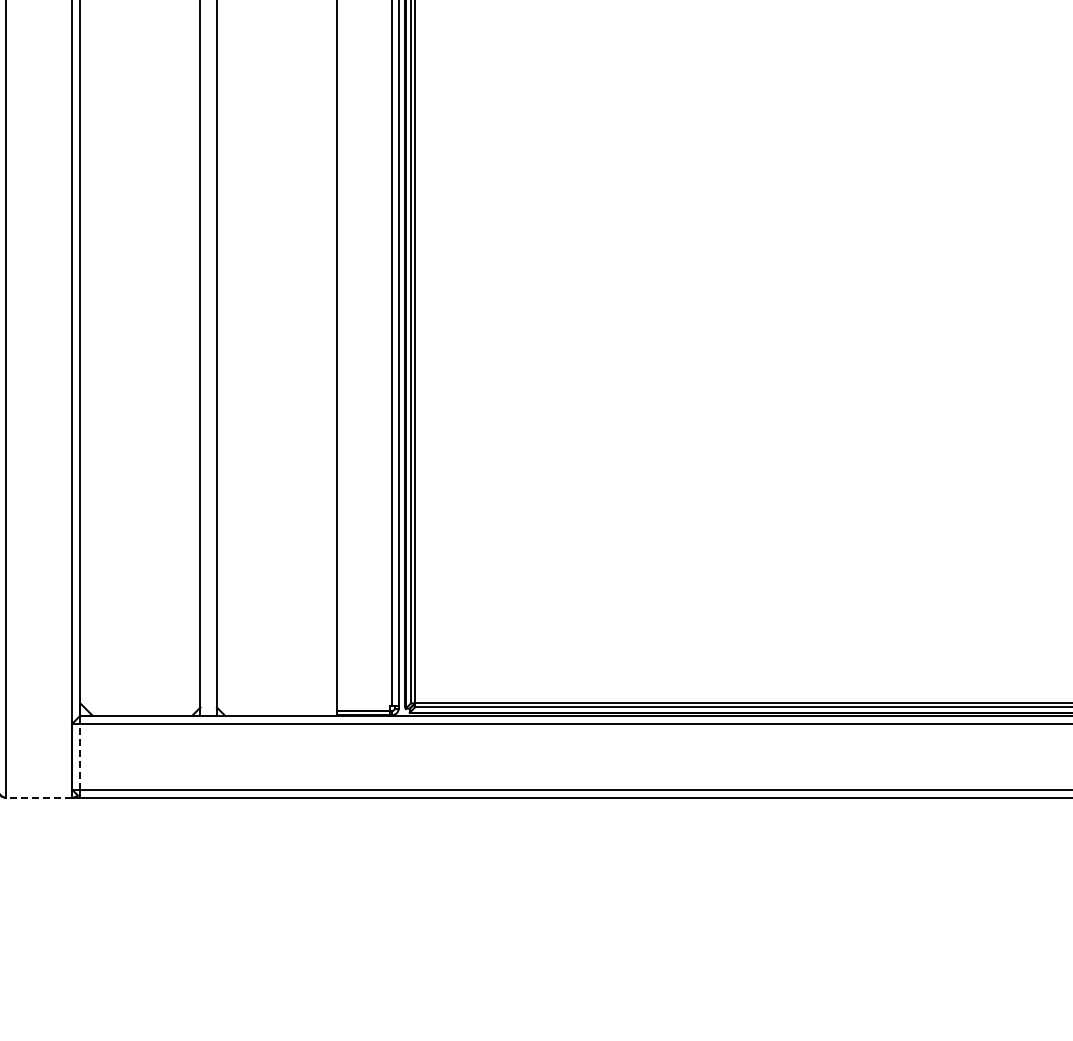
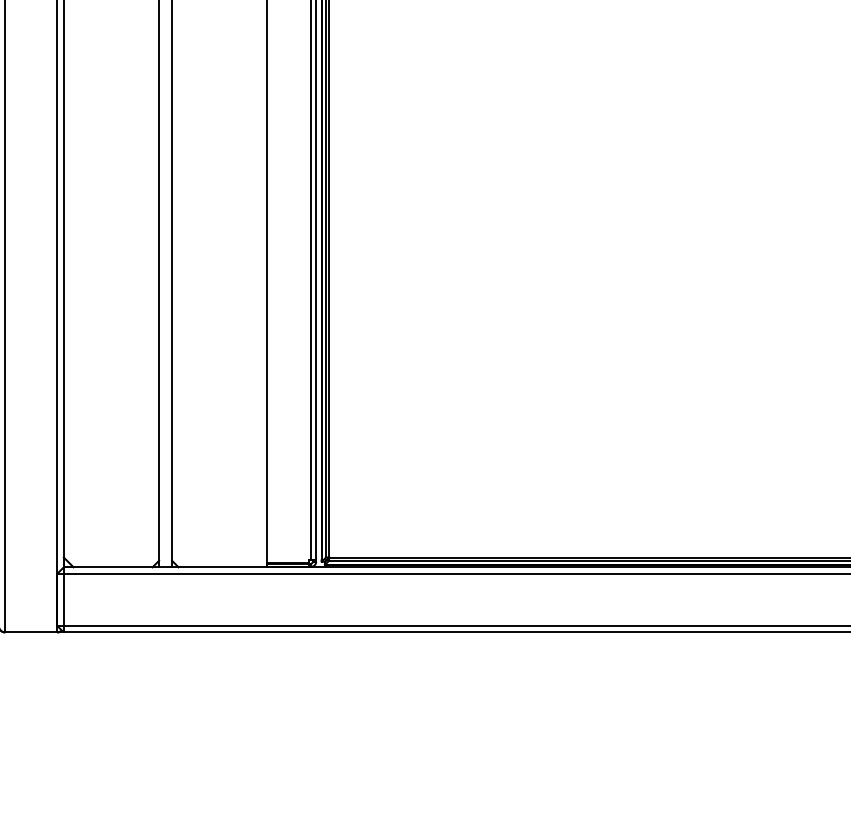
line: (80, 756) -> (63, 599), dashed -> solid
line: (39, 797) -> (31, 632), dashed -> solid

